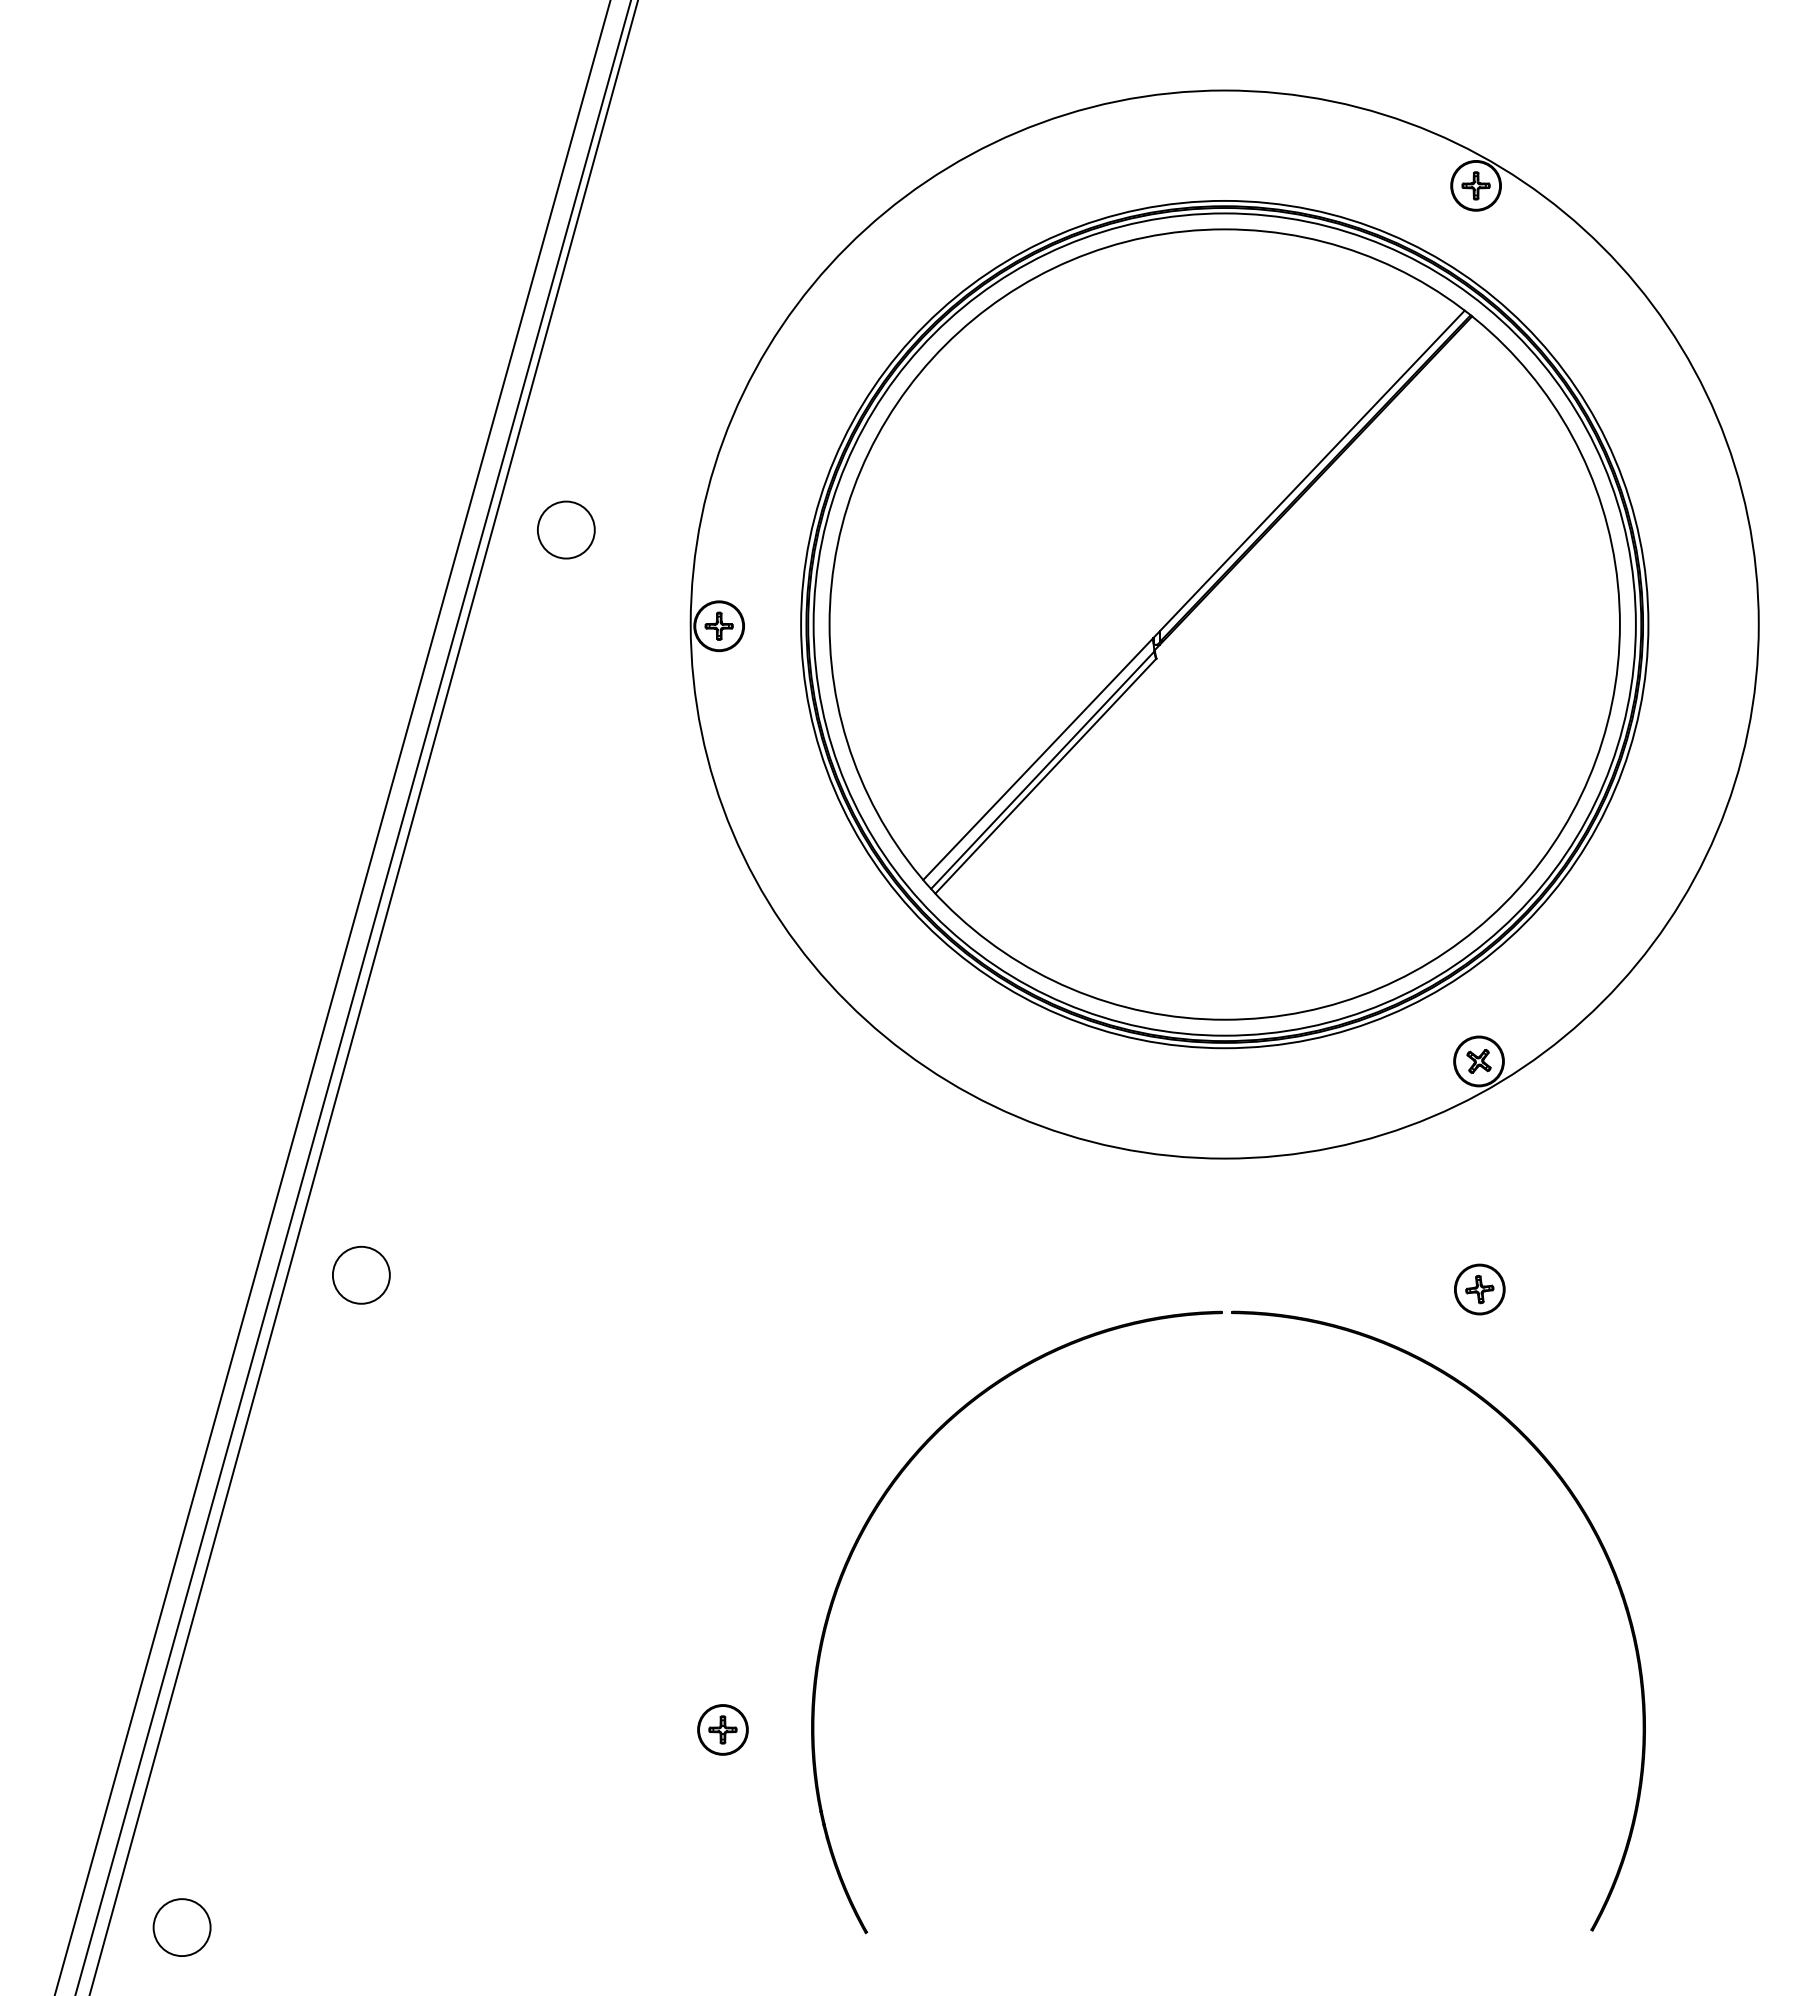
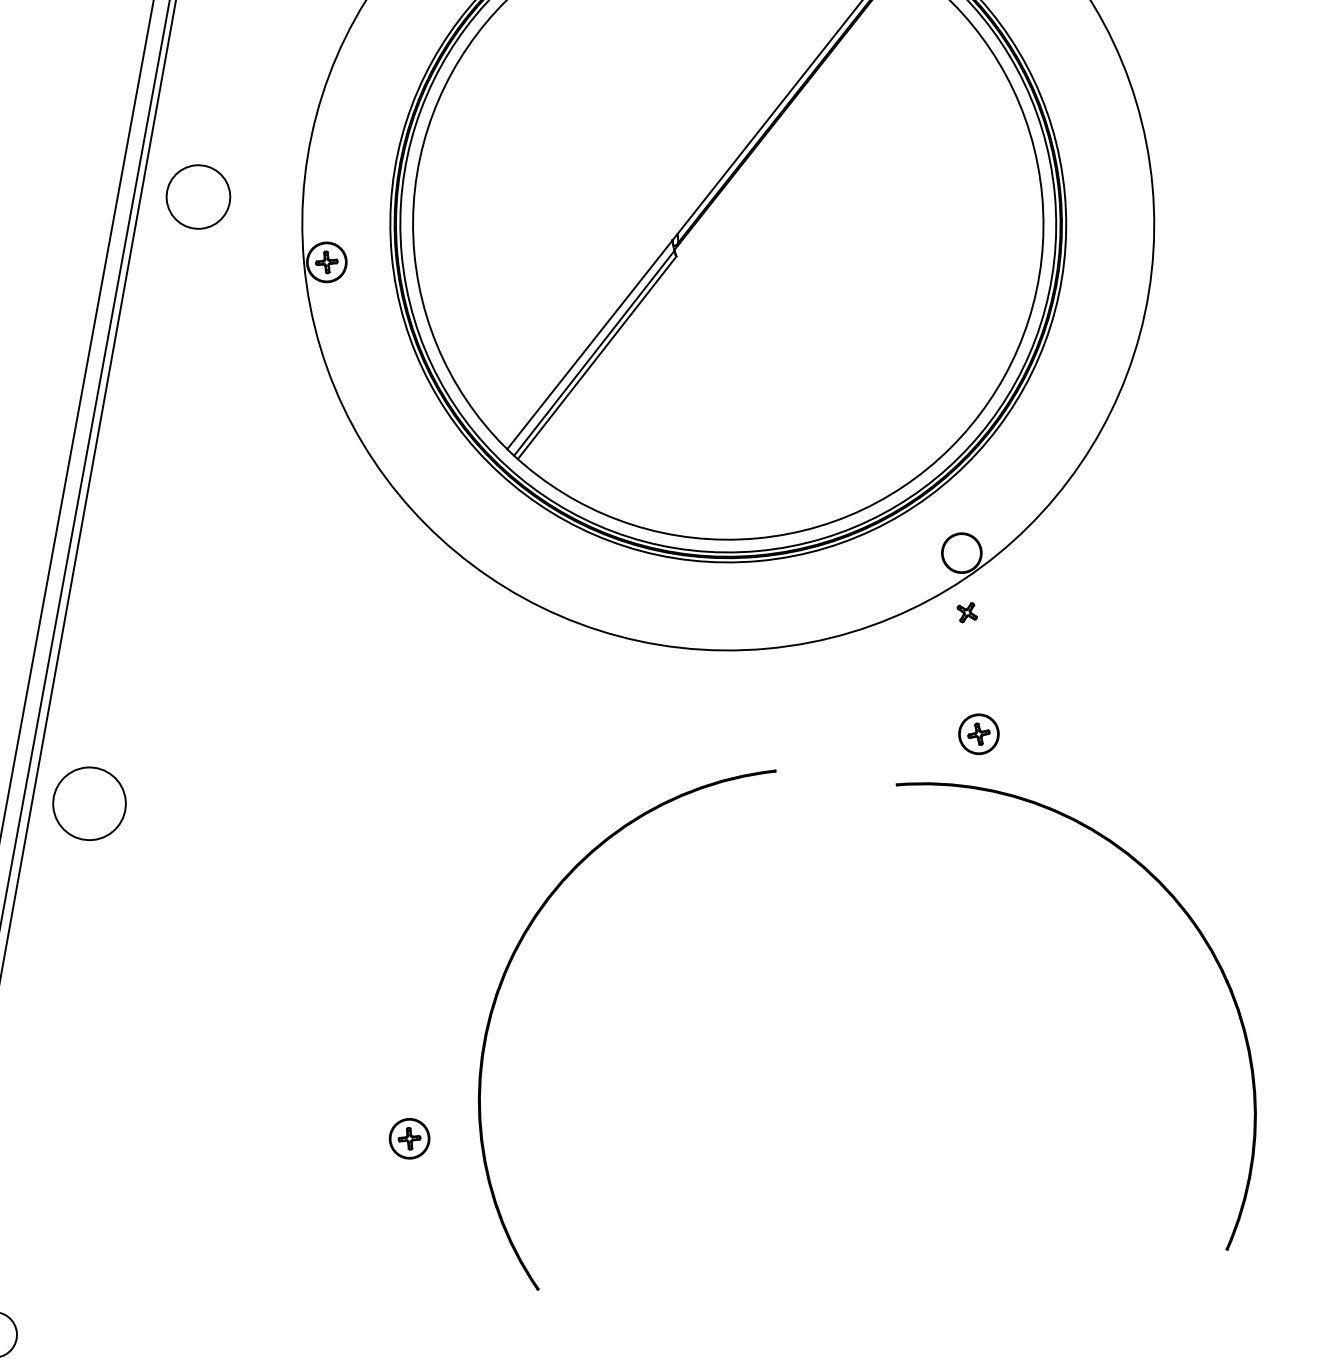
circle: (565, 529) -> (197, 196), size x1.4
part: (1478, 1061) -> (966, 612), moved
circle: (360, 1274) -> (88, 803), size x1.6
part: (1597, 1540) -> (1203, 939), moved

